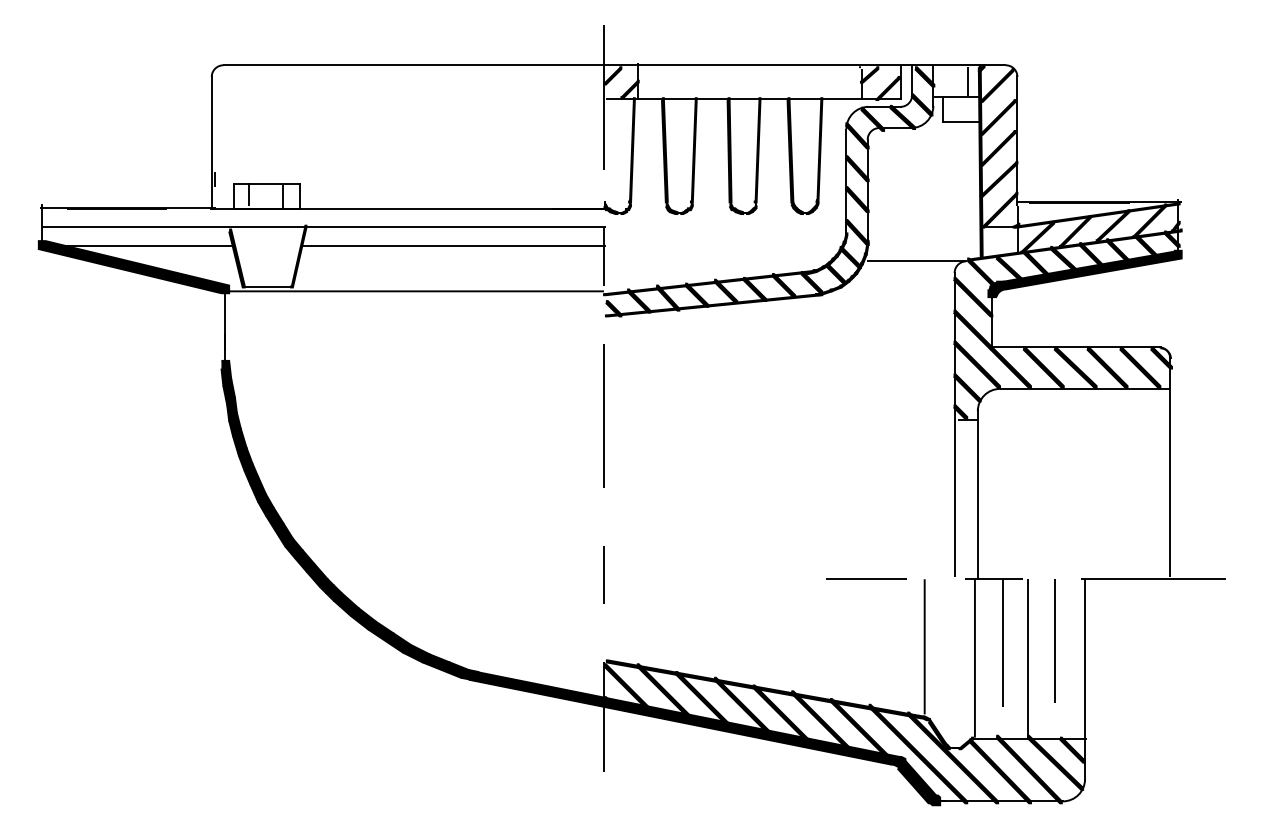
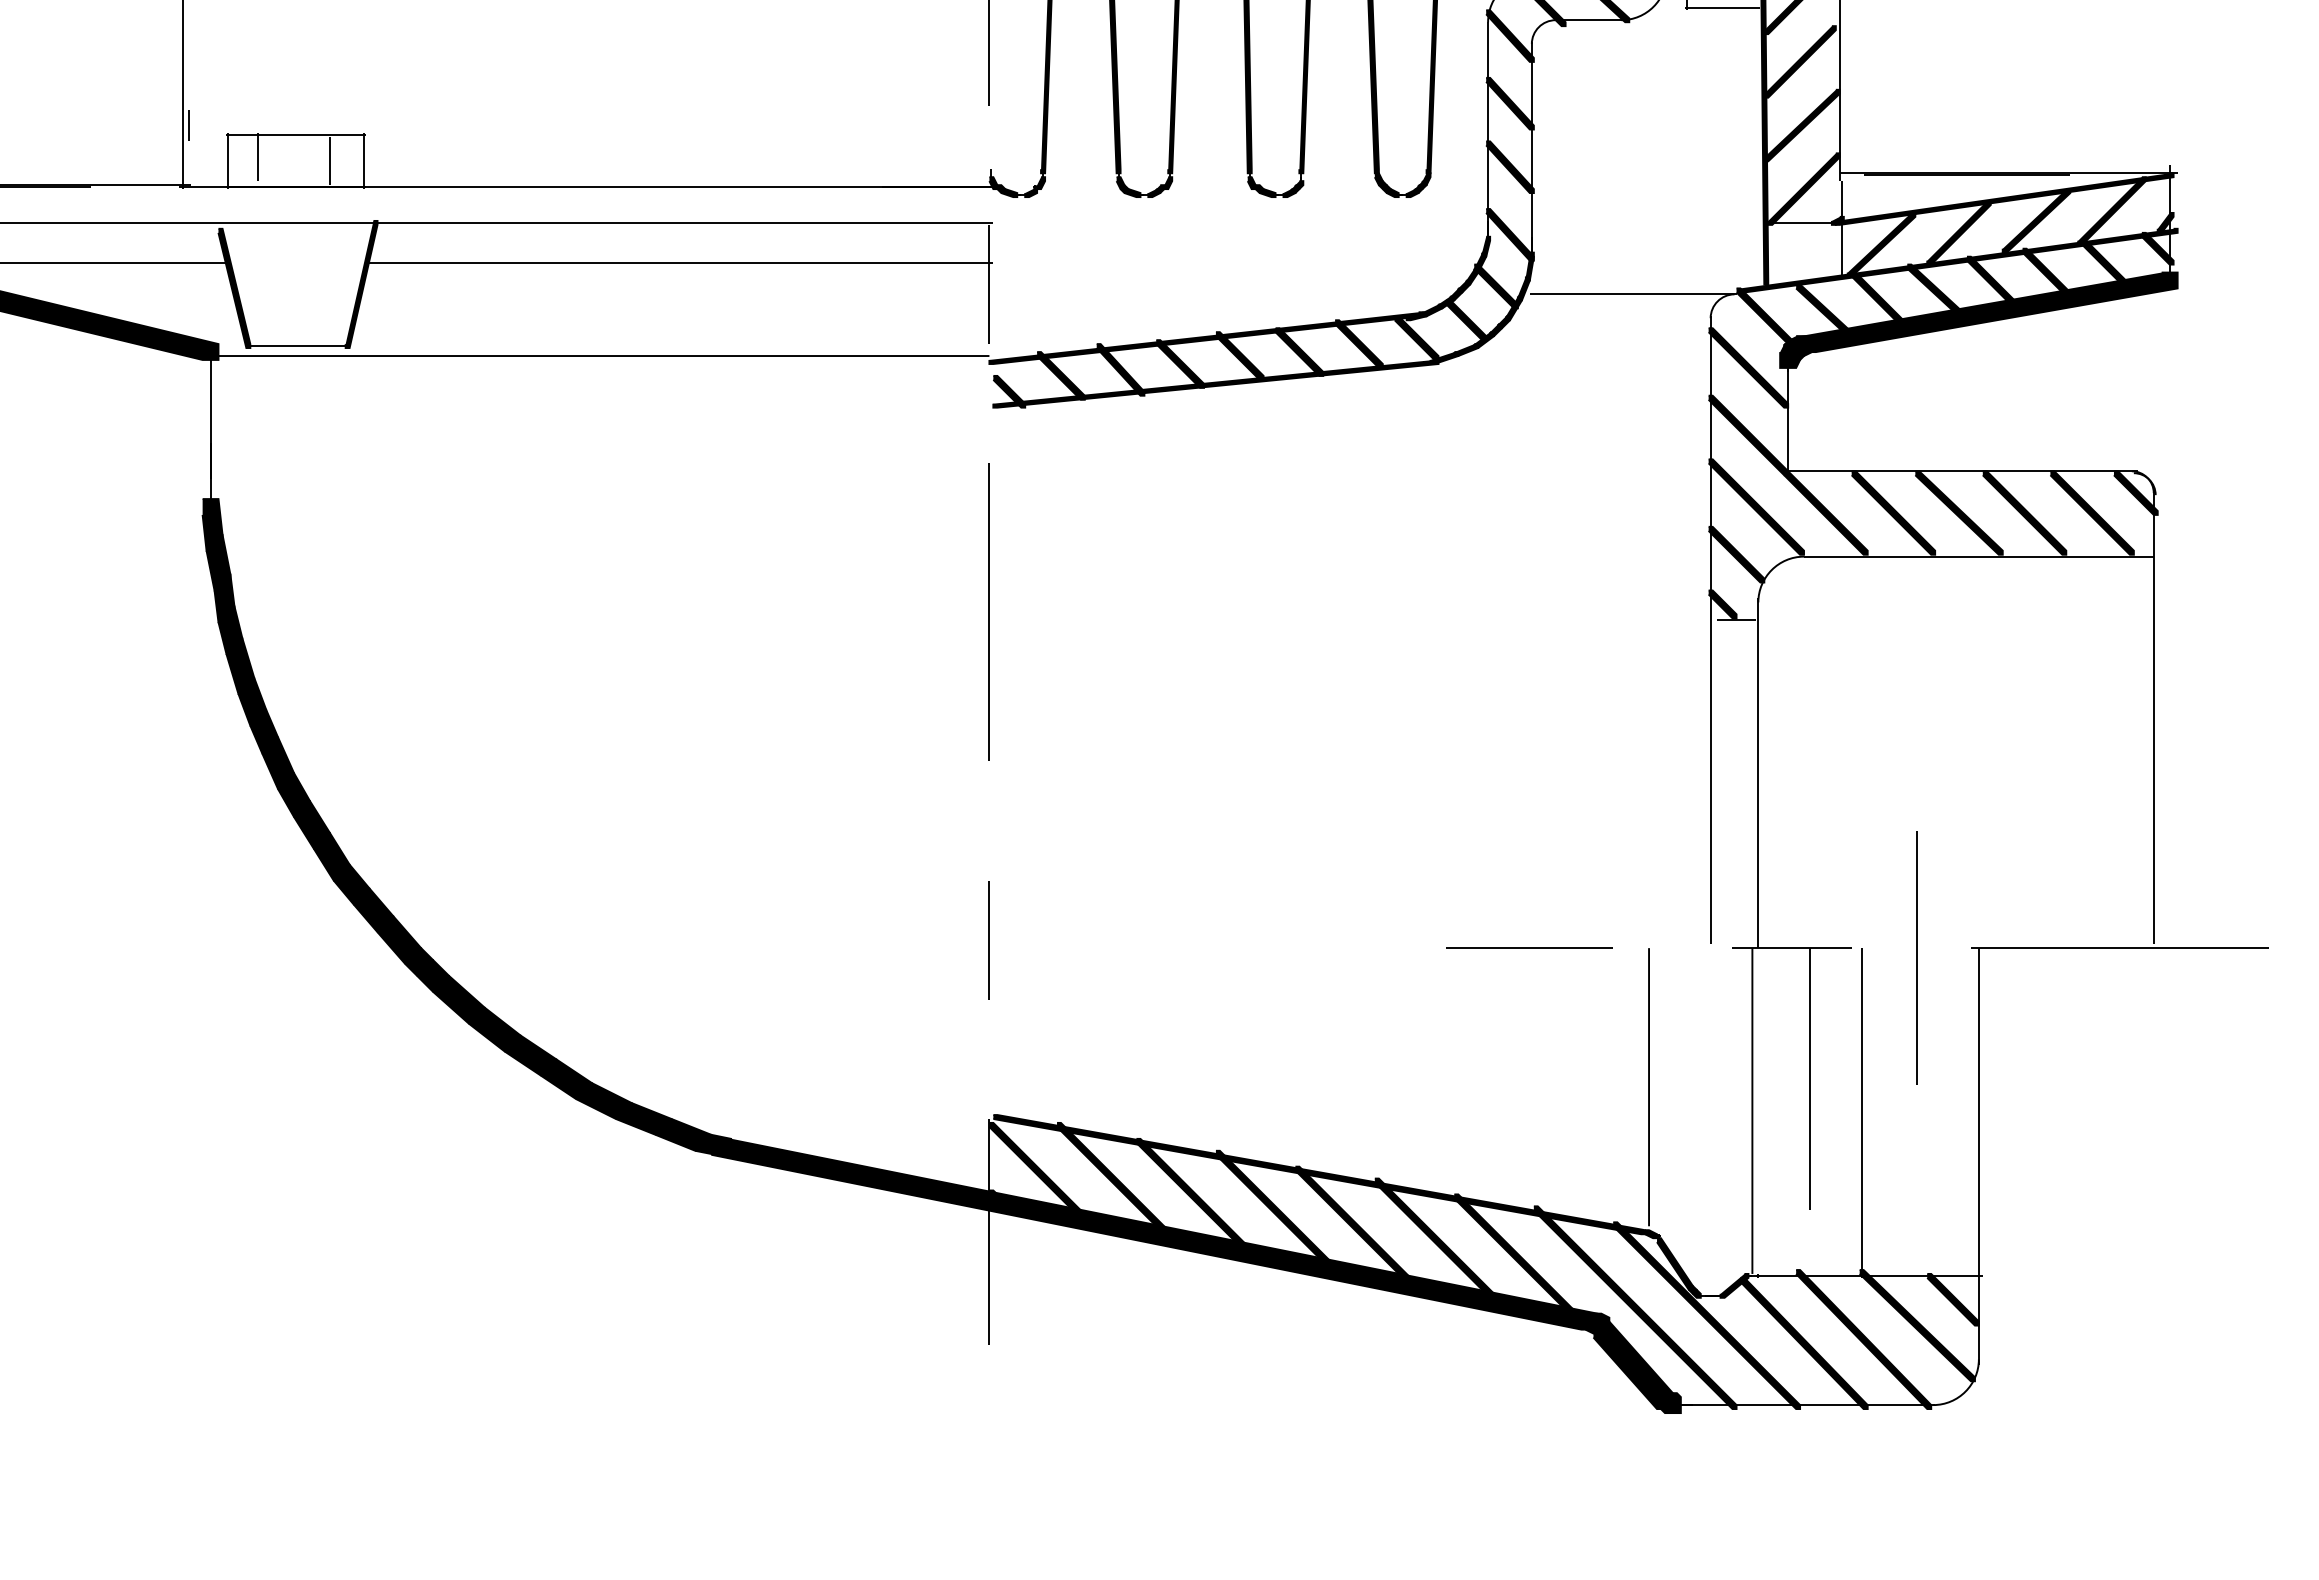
line: (1054, 640) -> (1916, 956), moved

